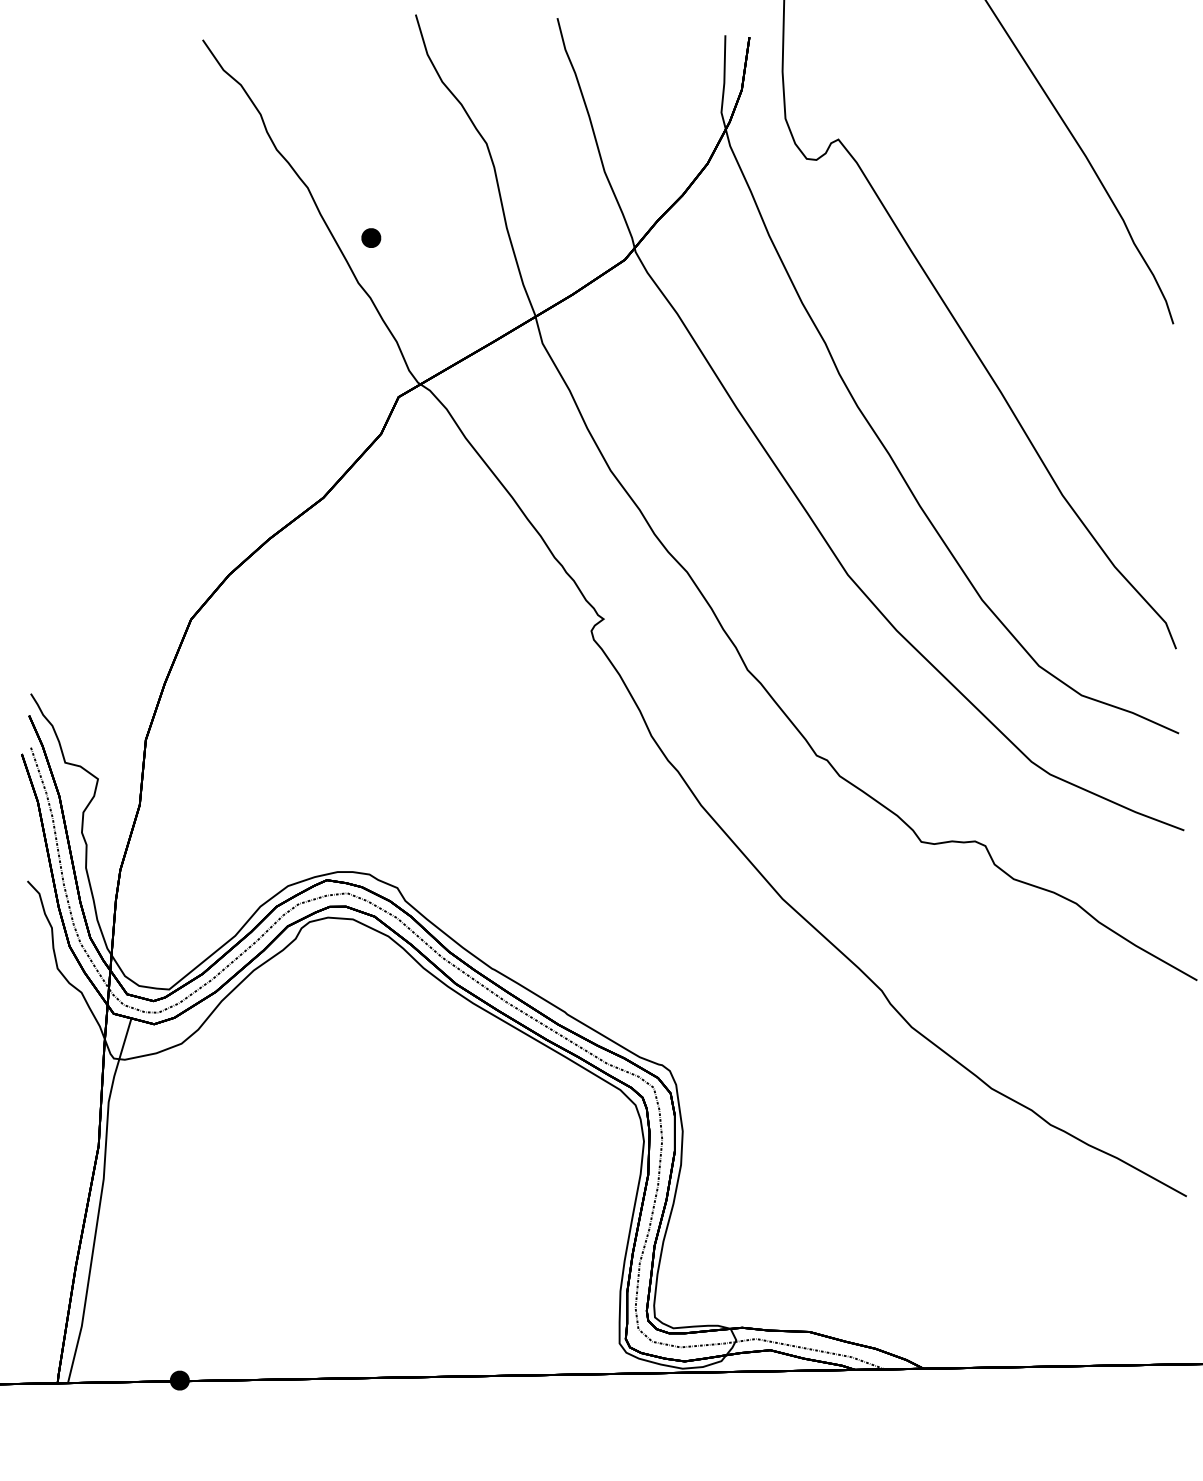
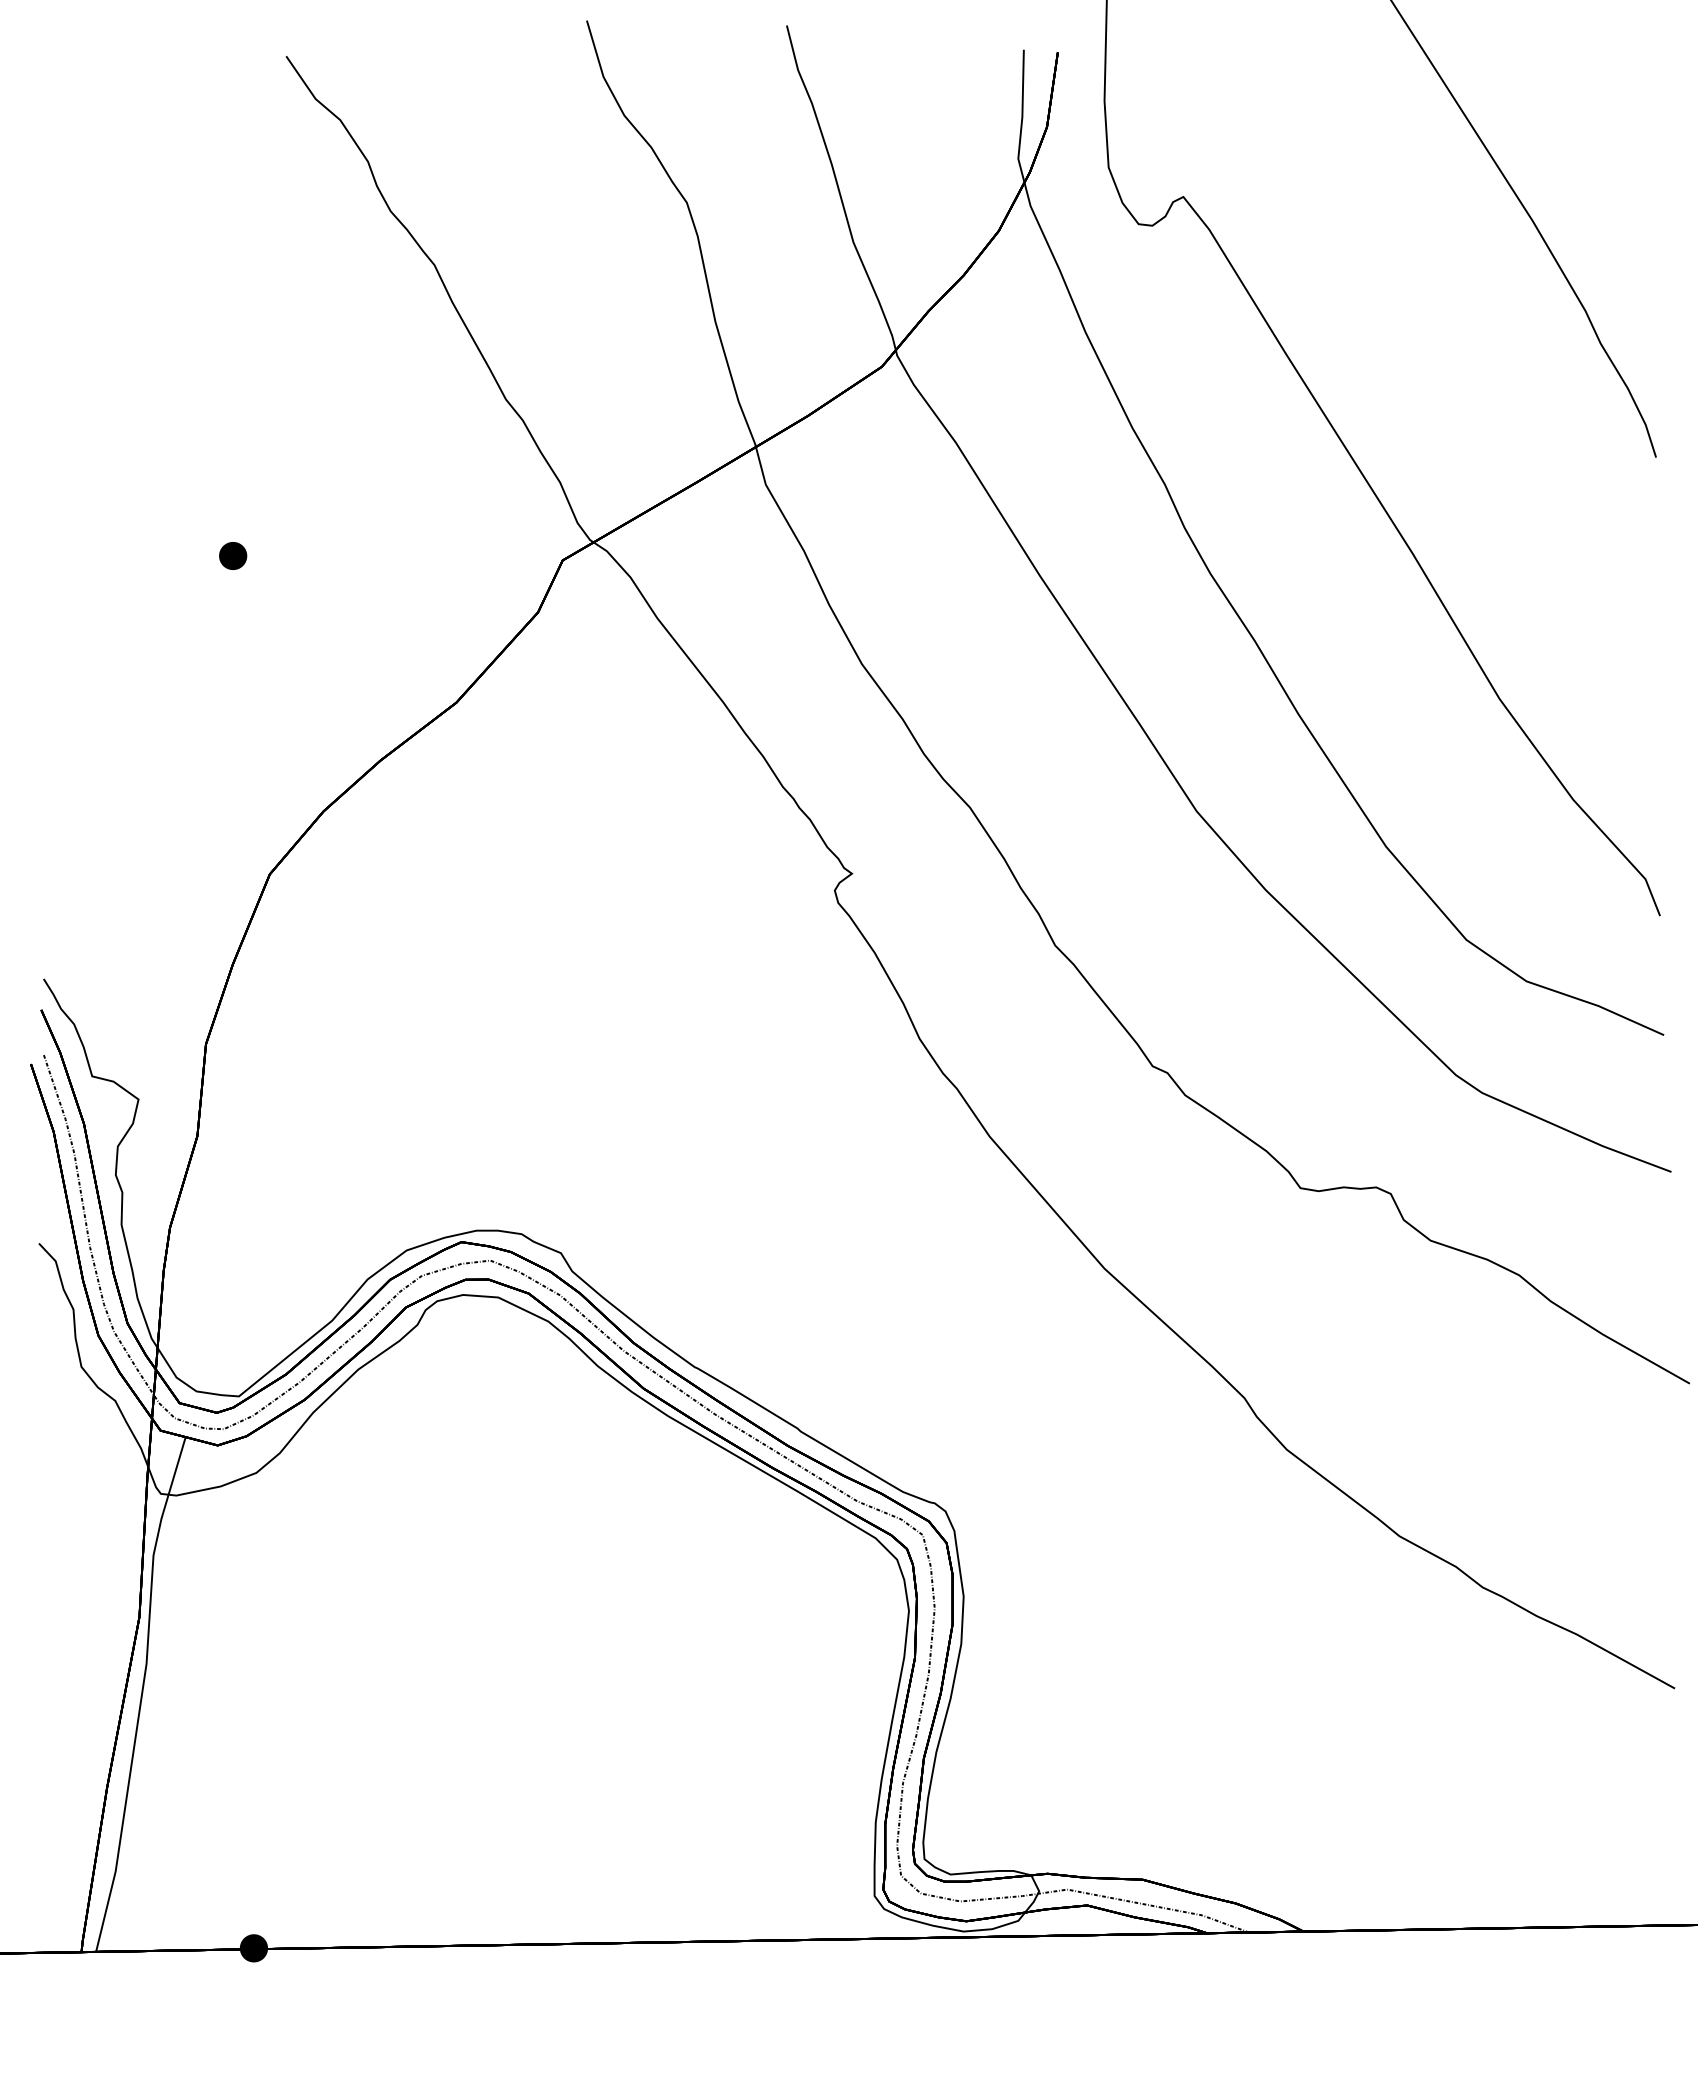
part: (371, 237) -> (233, 555), moved

